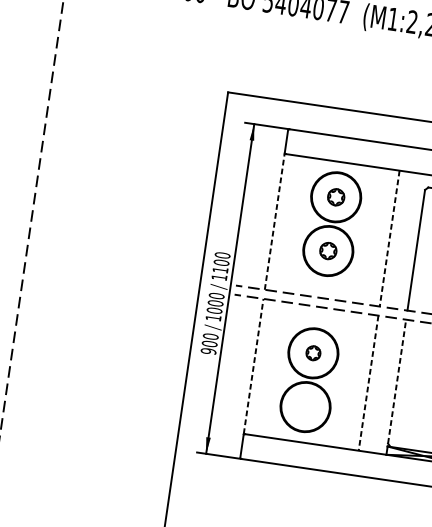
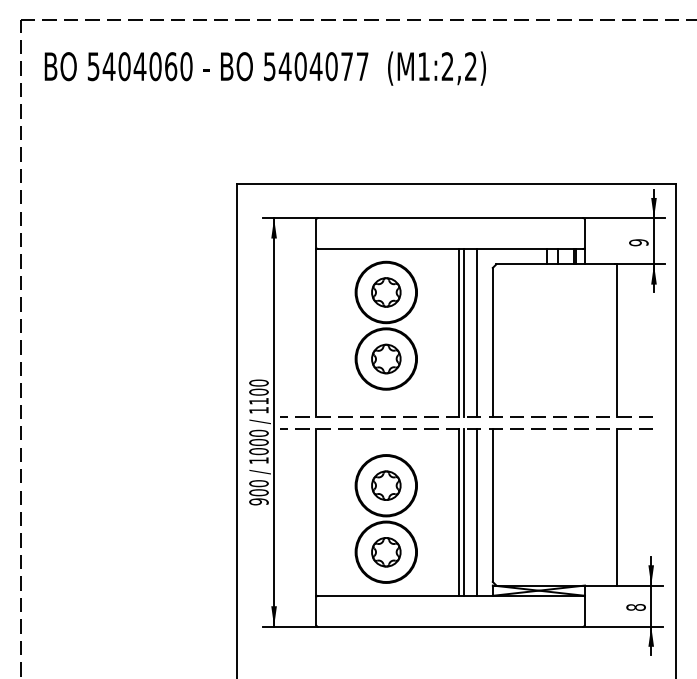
part: (336, 197) -> (386, 292), size x1.43
line: (275, 221) -> (316, 332), dashed -> solid
line: (389, 238) -> (458, 333), dashed -> solid
line: (394, 238) -> (464, 332), added
line: (405, 240) -> (477, 332), added
part: (328, 250) -> (386, 358), size x1.43
part: (313, 353) -> (386, 485), size x1.67
line: (253, 366) -> (316, 512), dashed -> solid
line: (396, 381) -> (492, 505), dashed -> solid
line: (368, 383) -> (458, 512), dashed -> solid
line: (373, 383) -> (464, 511), added
line: (383, 384) -> (477, 511), added
part: (305, 407) -> (386, 552), added

